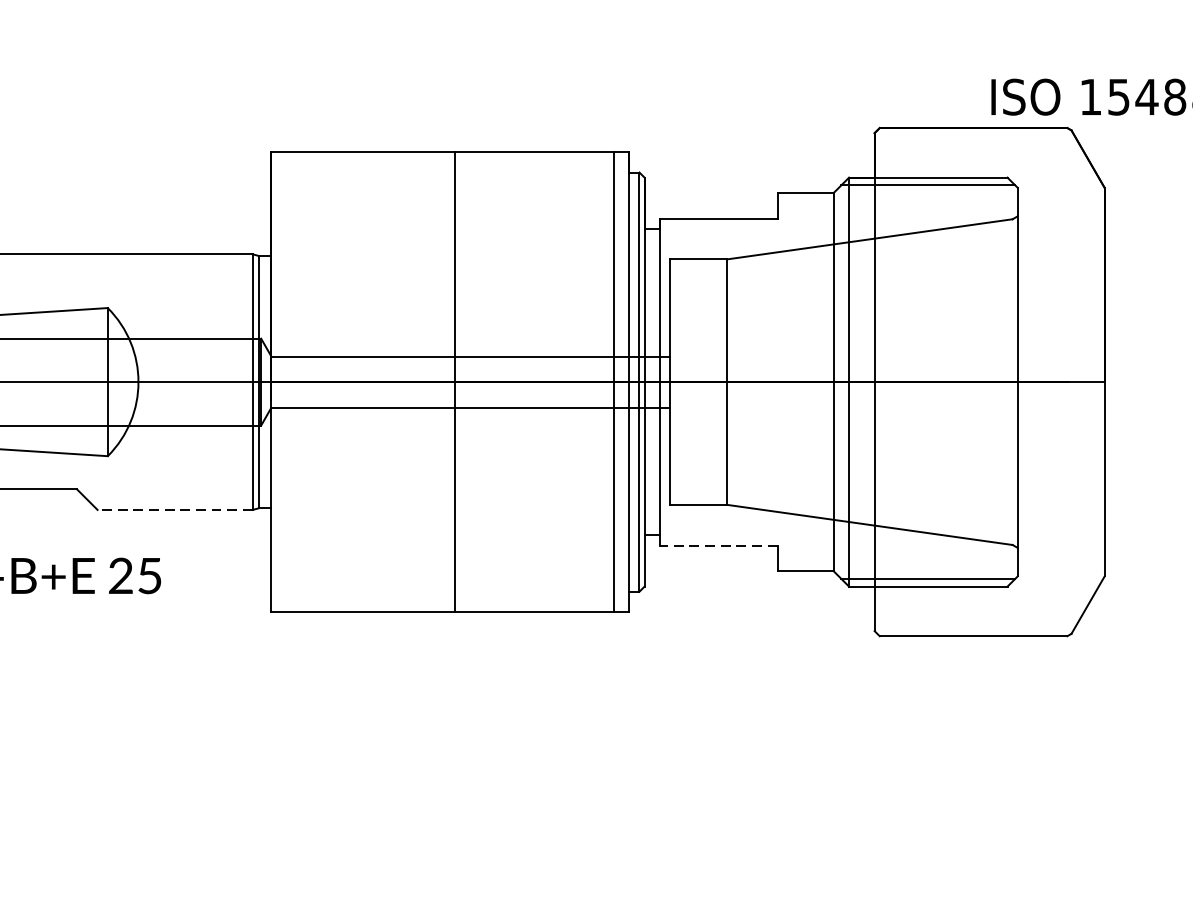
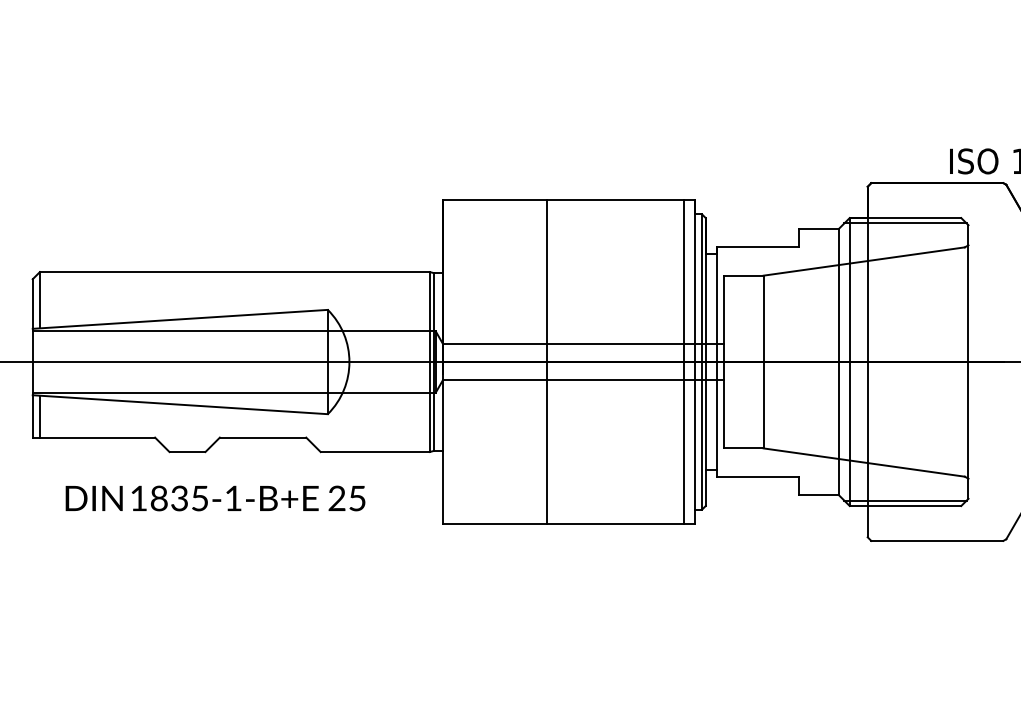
line: (455, 382) -> (547, 362), moved
line: (175, 510) -> (375, 452), dashed -> solid
line: (718, 546) -> (757, 477), dashed -> solid

